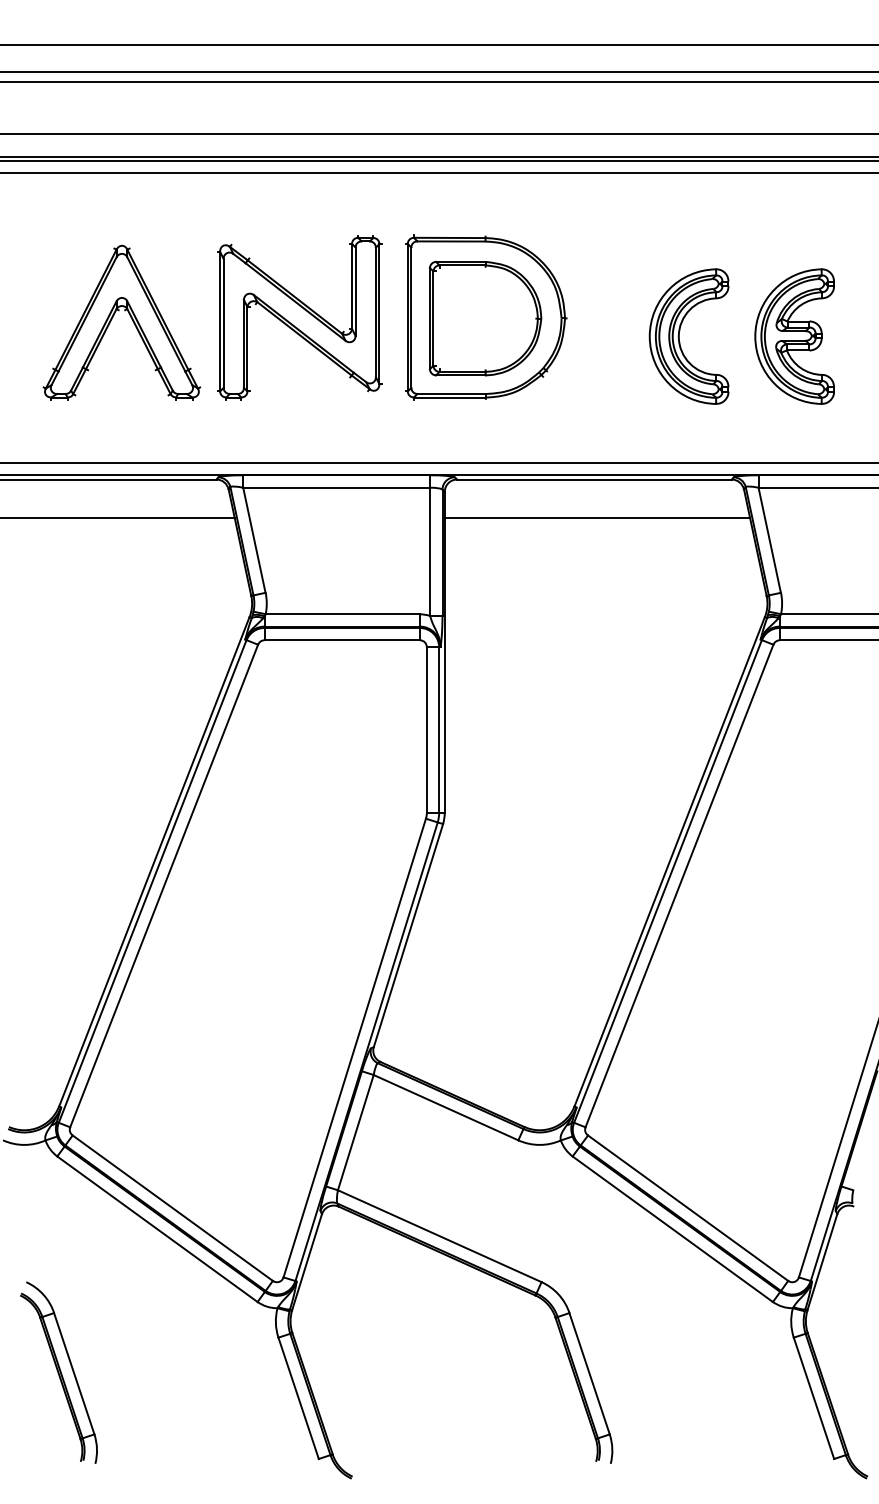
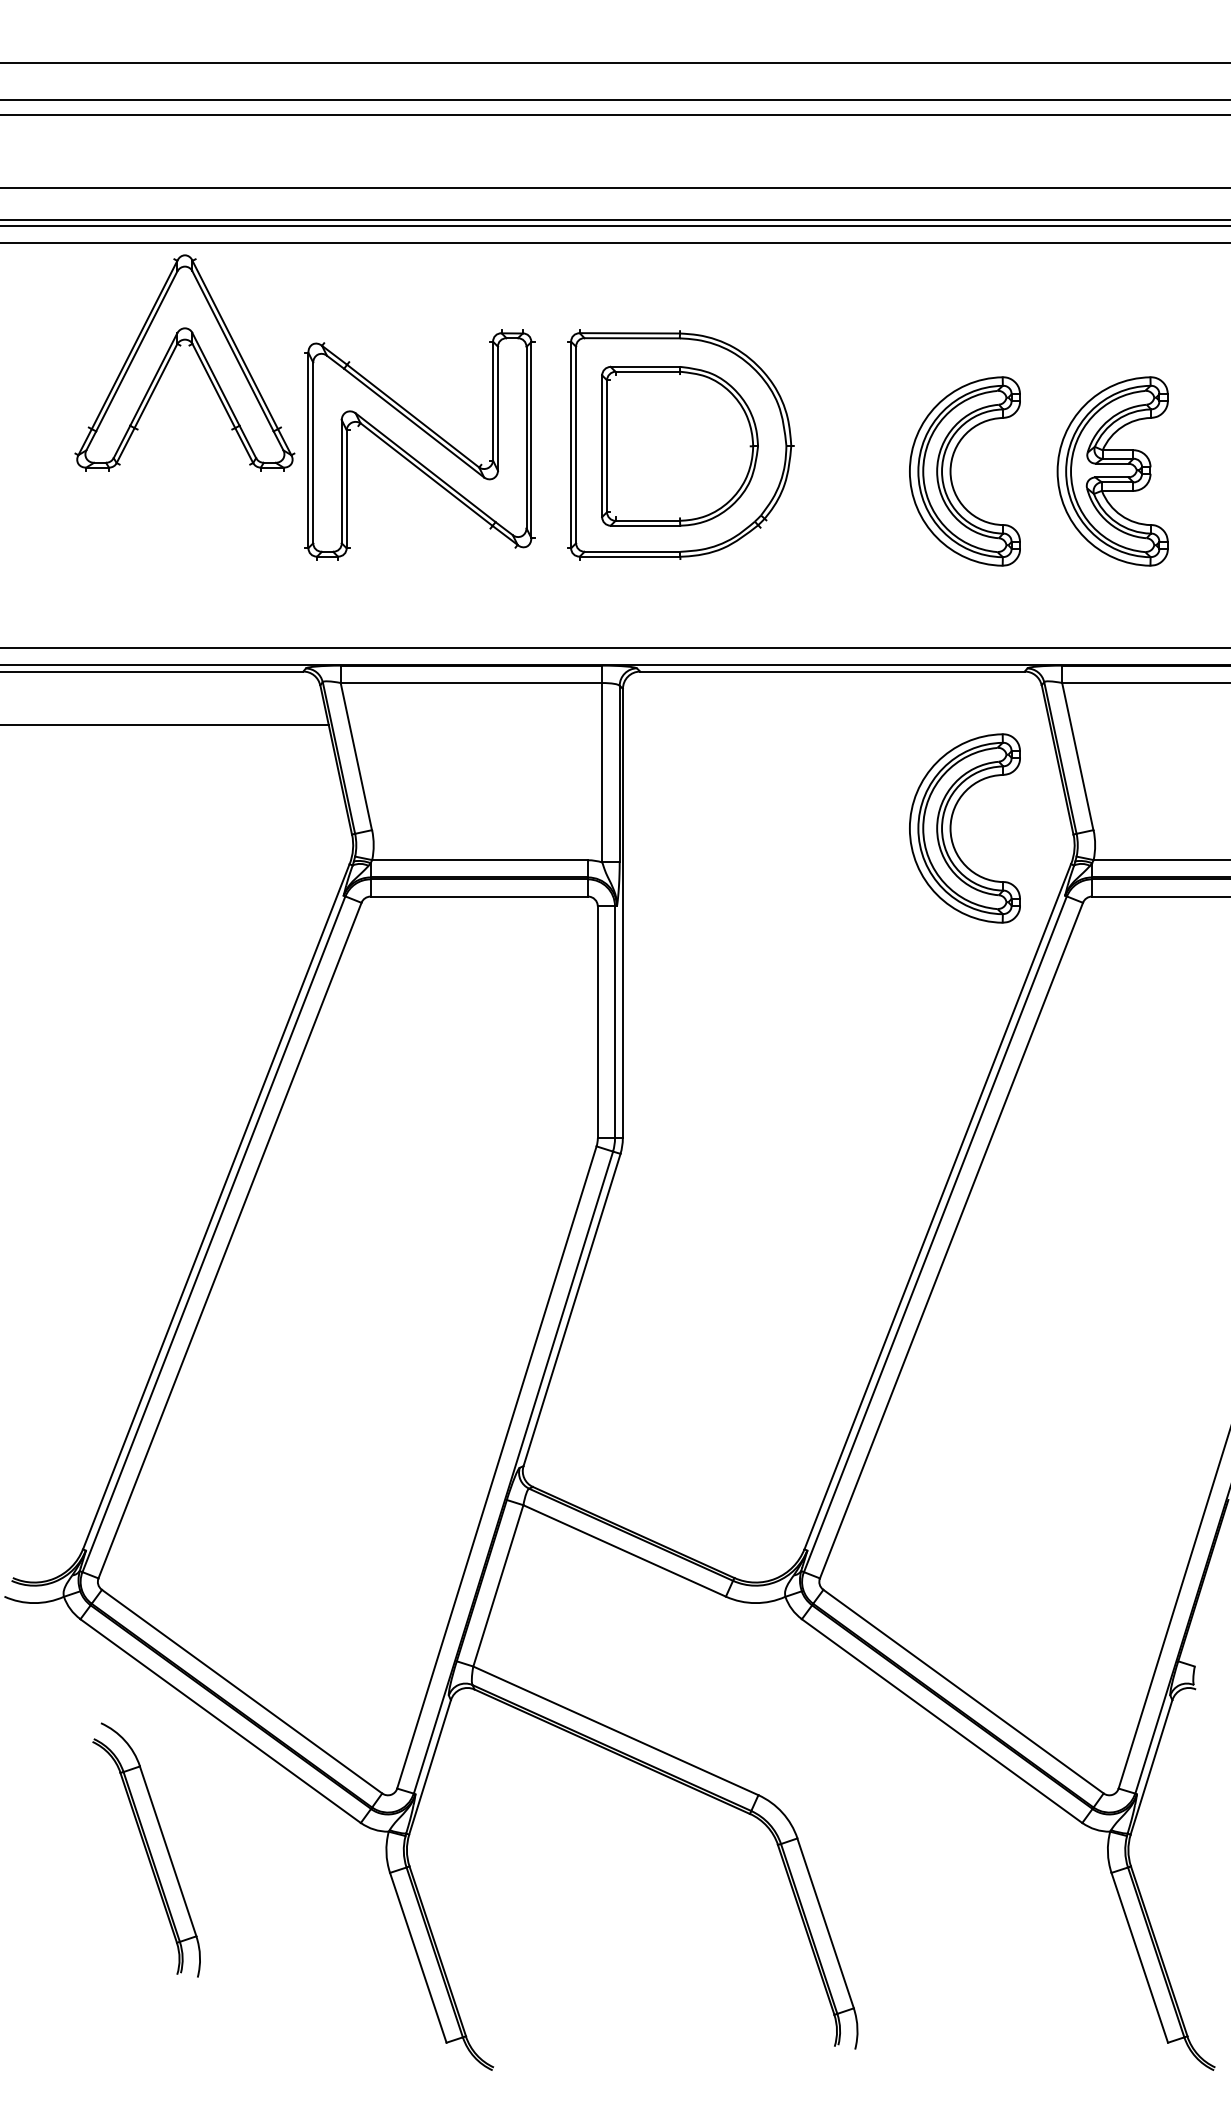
part: (113, 317) -> (172, 355), moved
line: (597, 518) -> (836, 725), removed
part: (679, 591) -> (951, 828), added
part: (58, 1372) -> (146, 1849), moved

